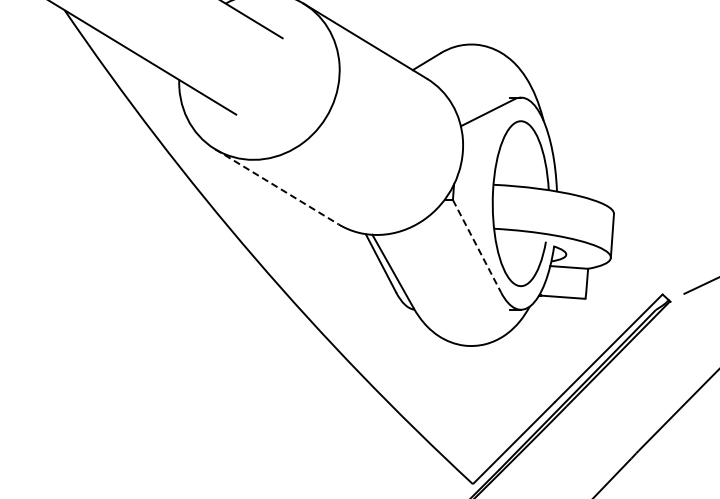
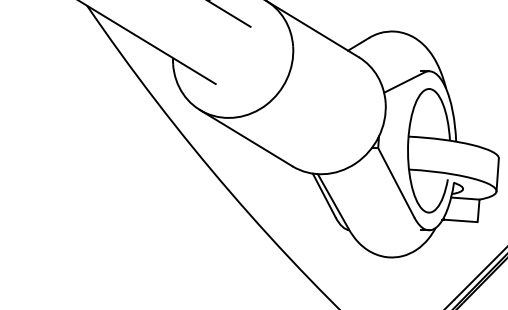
line: (277, 187) -> (246, 138), dashed -> solid
line: (477, 246) -> (396, 182), dashed -> solid

